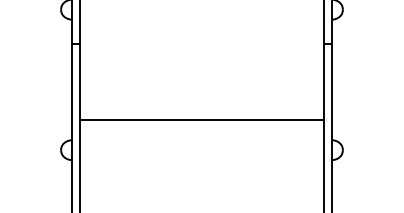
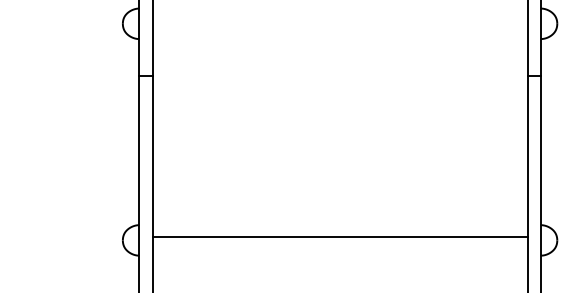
line: (201, 120) -> (339, 237), moved

